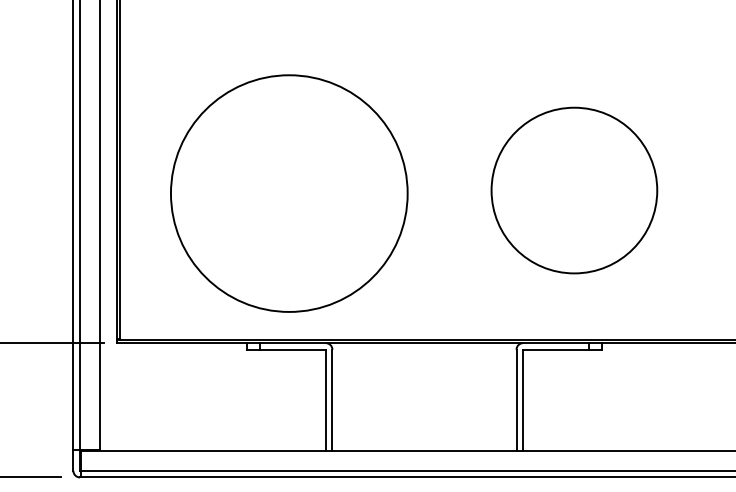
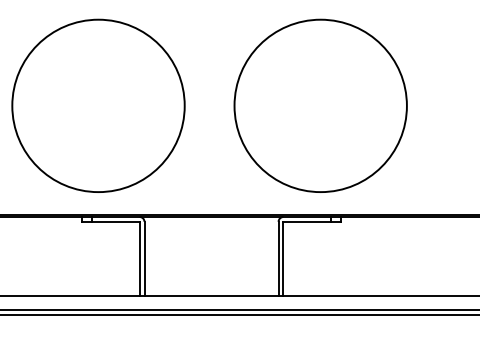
circle: (574, 190) -> (320, 105), size x1.43
circle: (289, 193) -> (98, 105), moved

